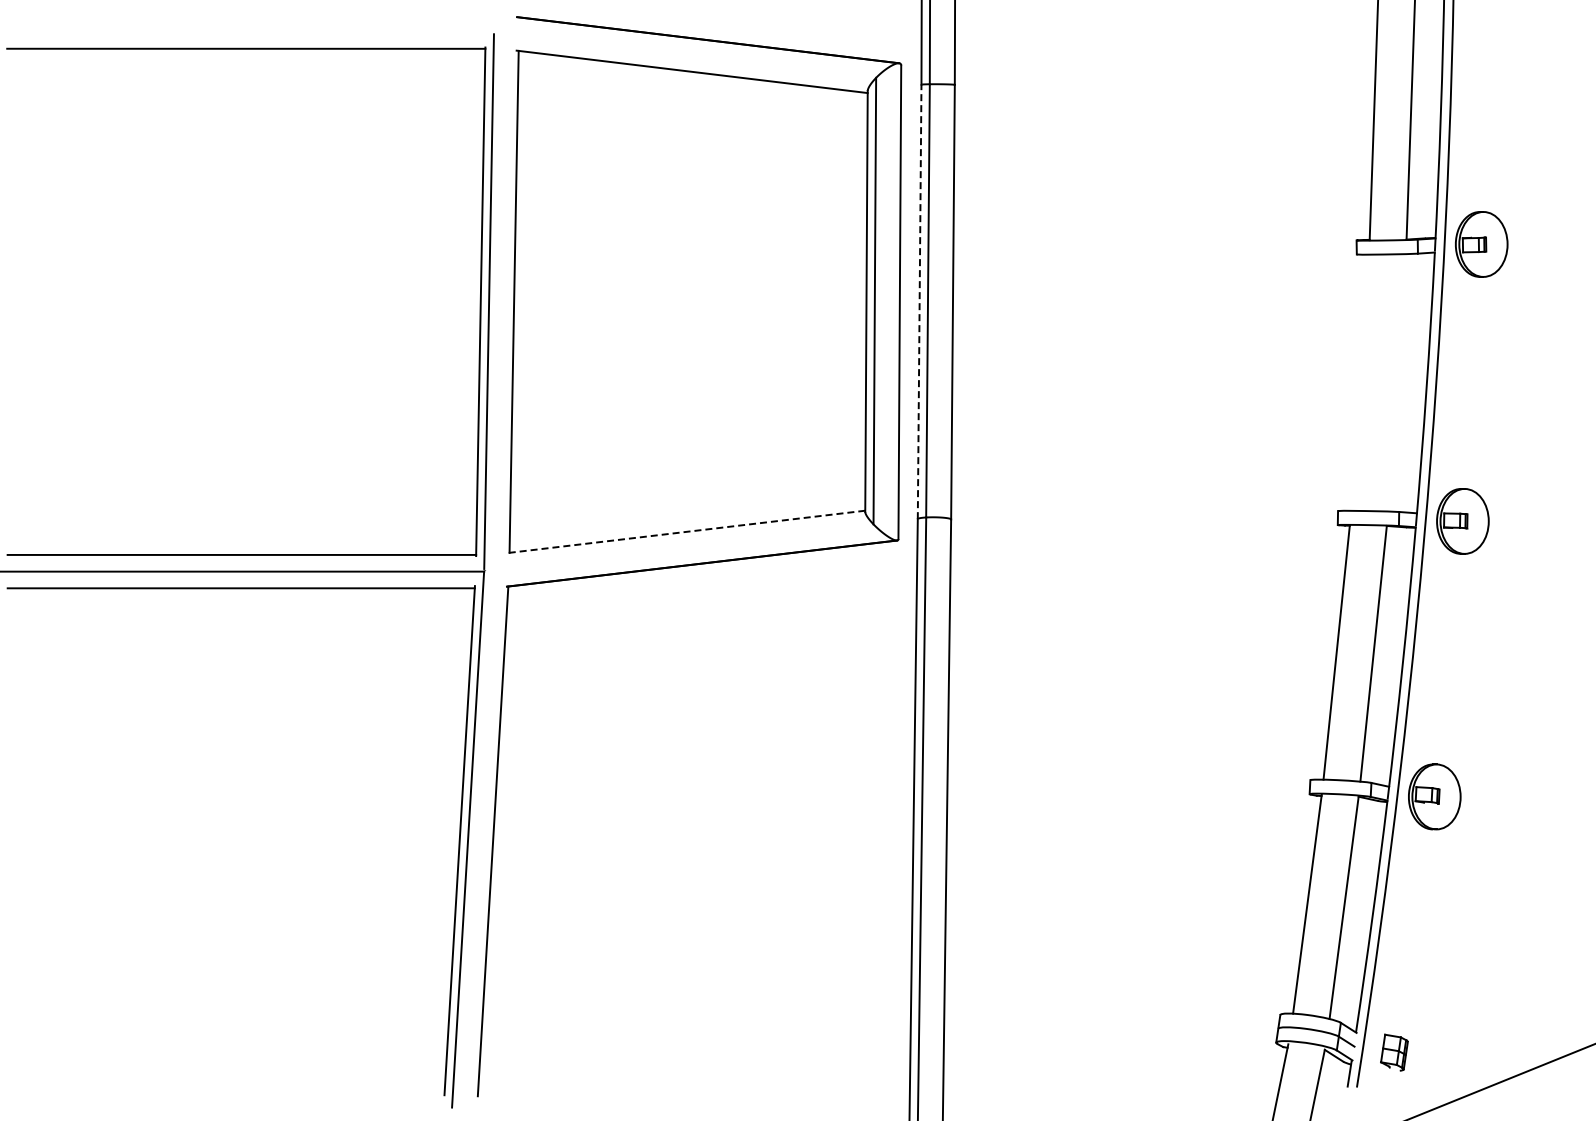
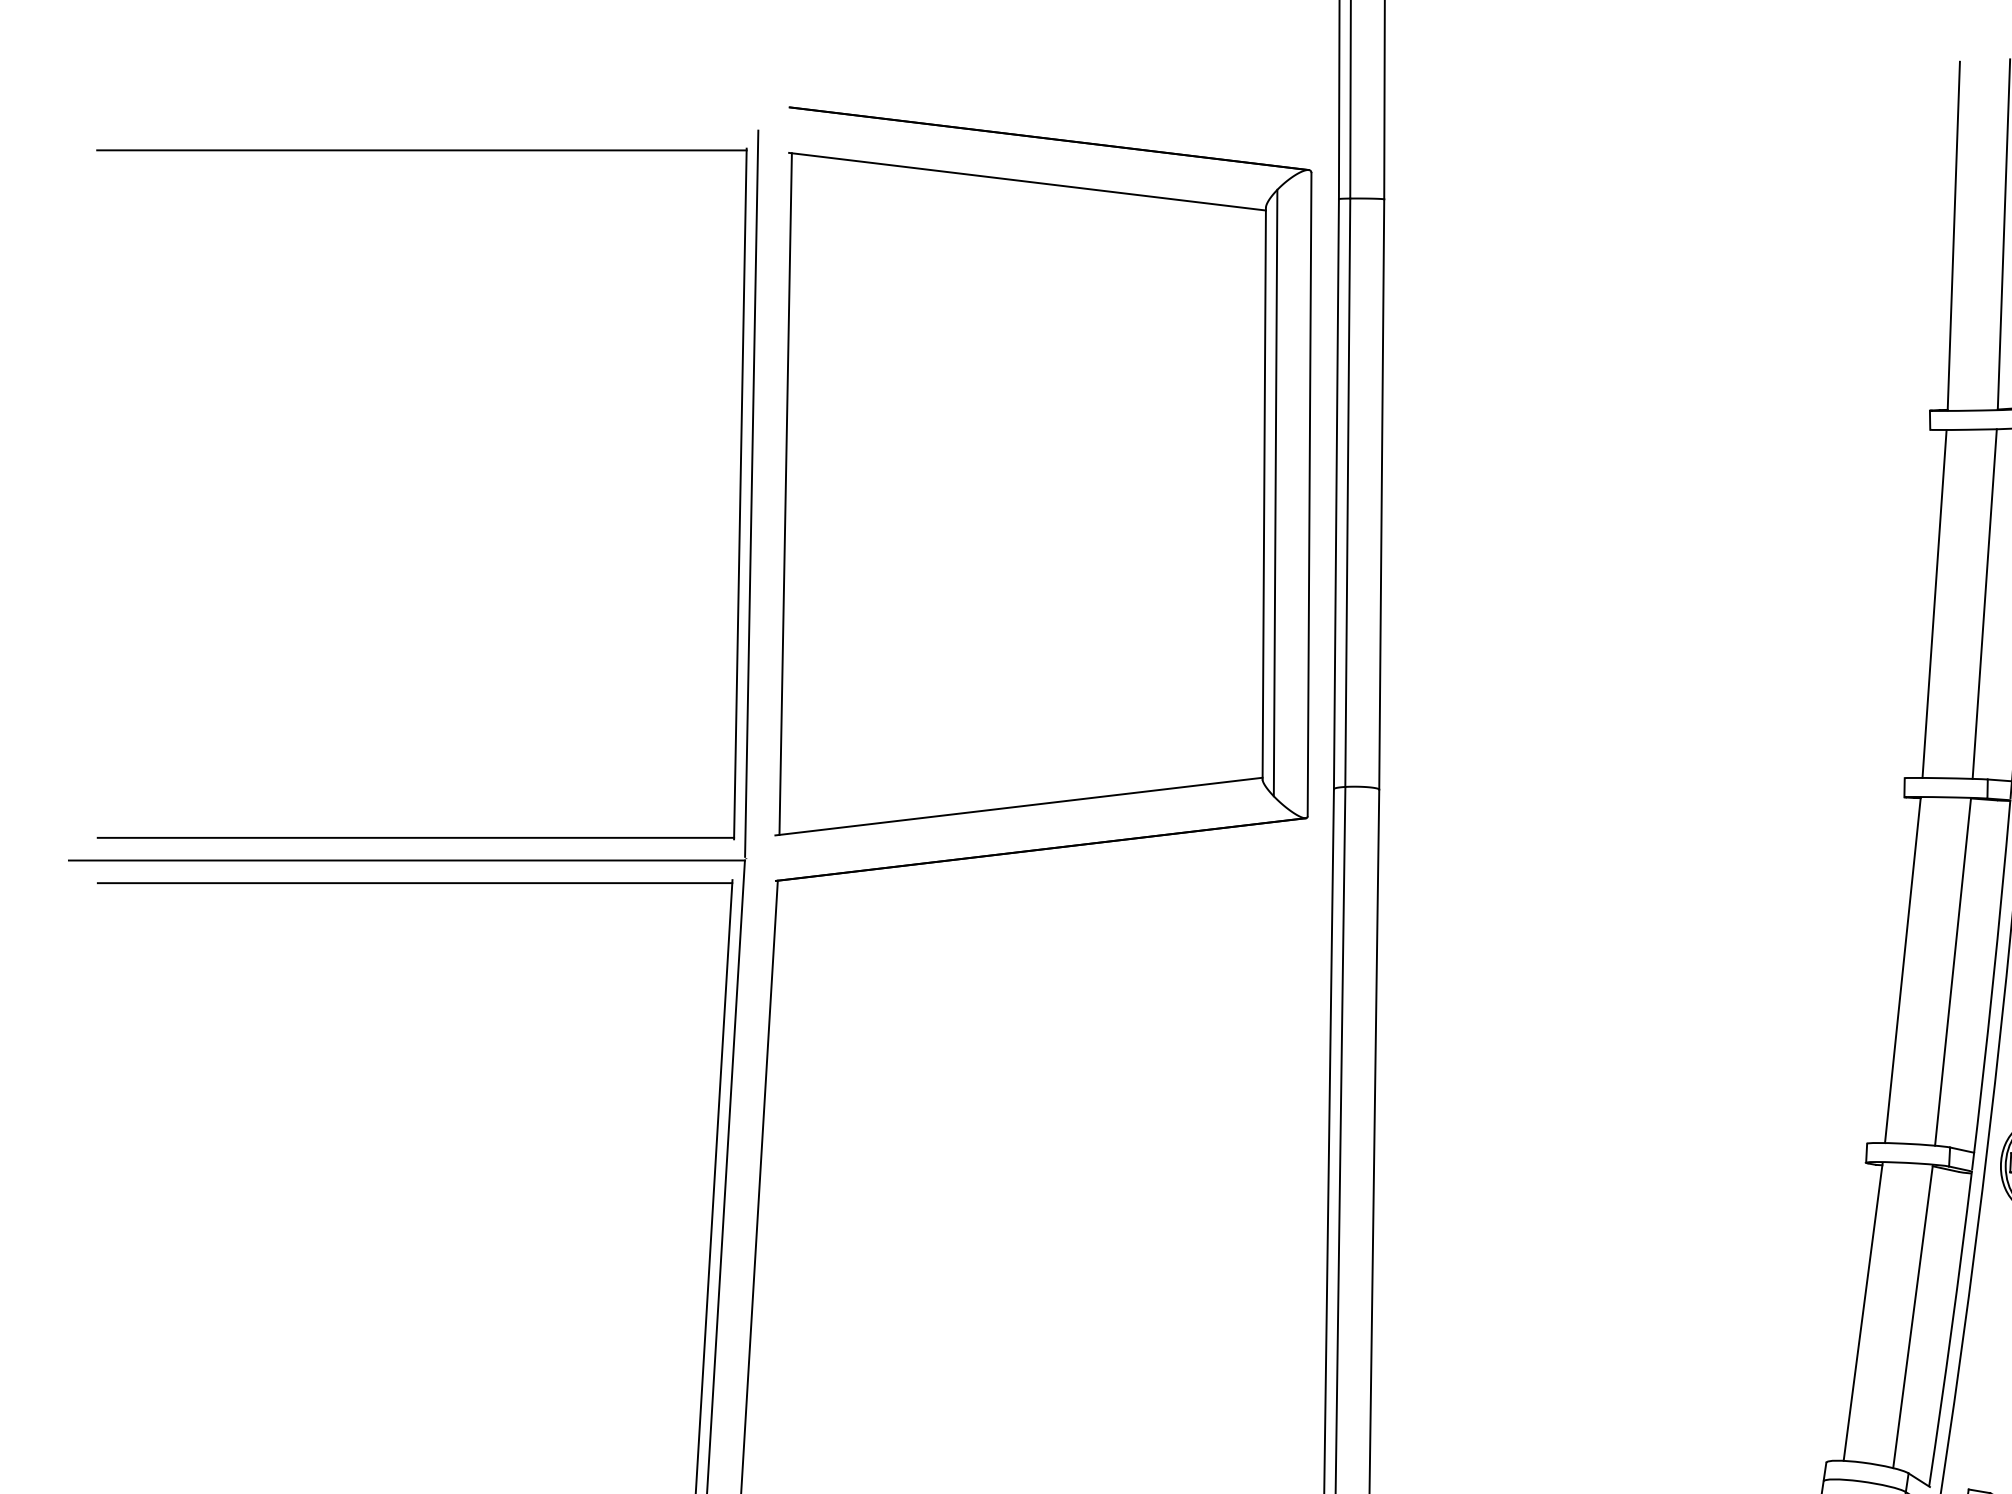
line: (919, 301) -> (1336, 493), dashed -> solid
line: (1359, 382) -> (1933, 603), added
line: (1396, 382) -> (1984, 603), added
line: (685, 531) -> (1018, 805), dashed -> solid

